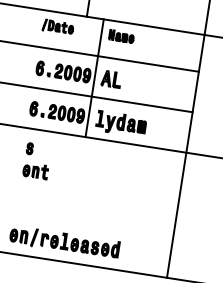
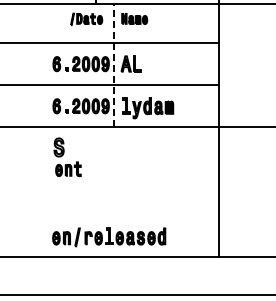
part: (58, 27) -> (86, 19), moved
line: (94, 78) -> (113, 65), solid -> dashed
part: (29, 148) -> (58, 147), size x1.6

